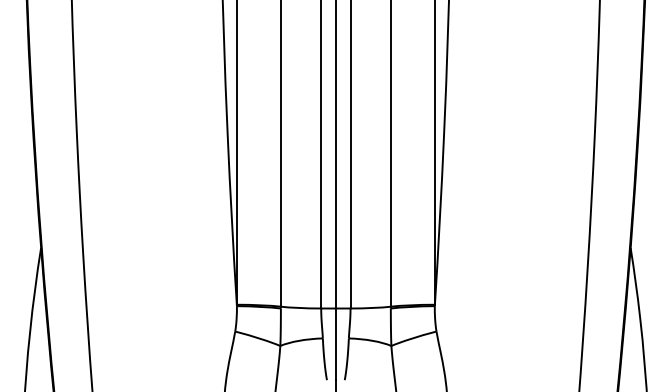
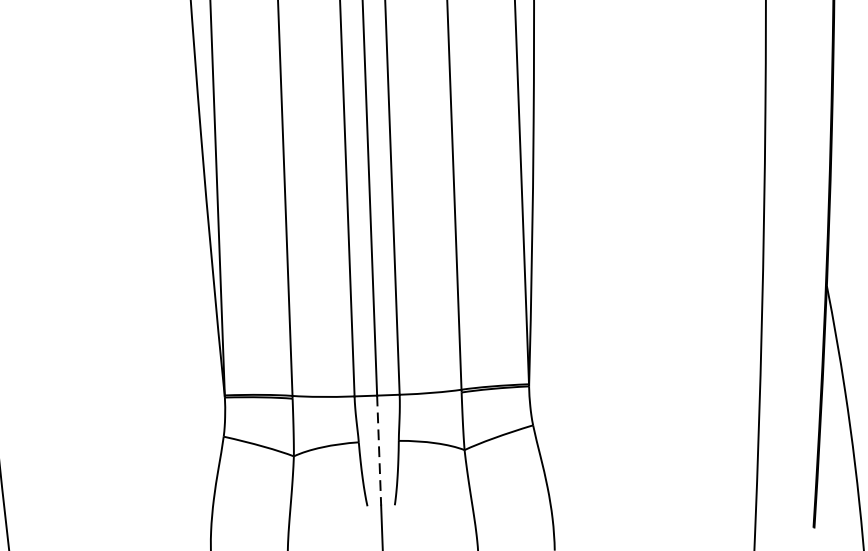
line: (335, 344) -> (378, 450), solid -> dashed

